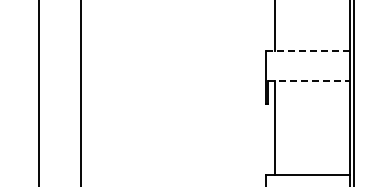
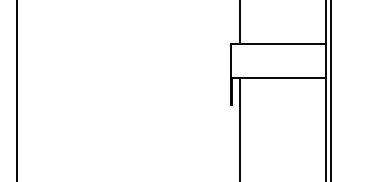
line: (308, 50) -> (278, 43), dashed -> solid
line: (308, 80) -> (278, 77), dashed -> solid

